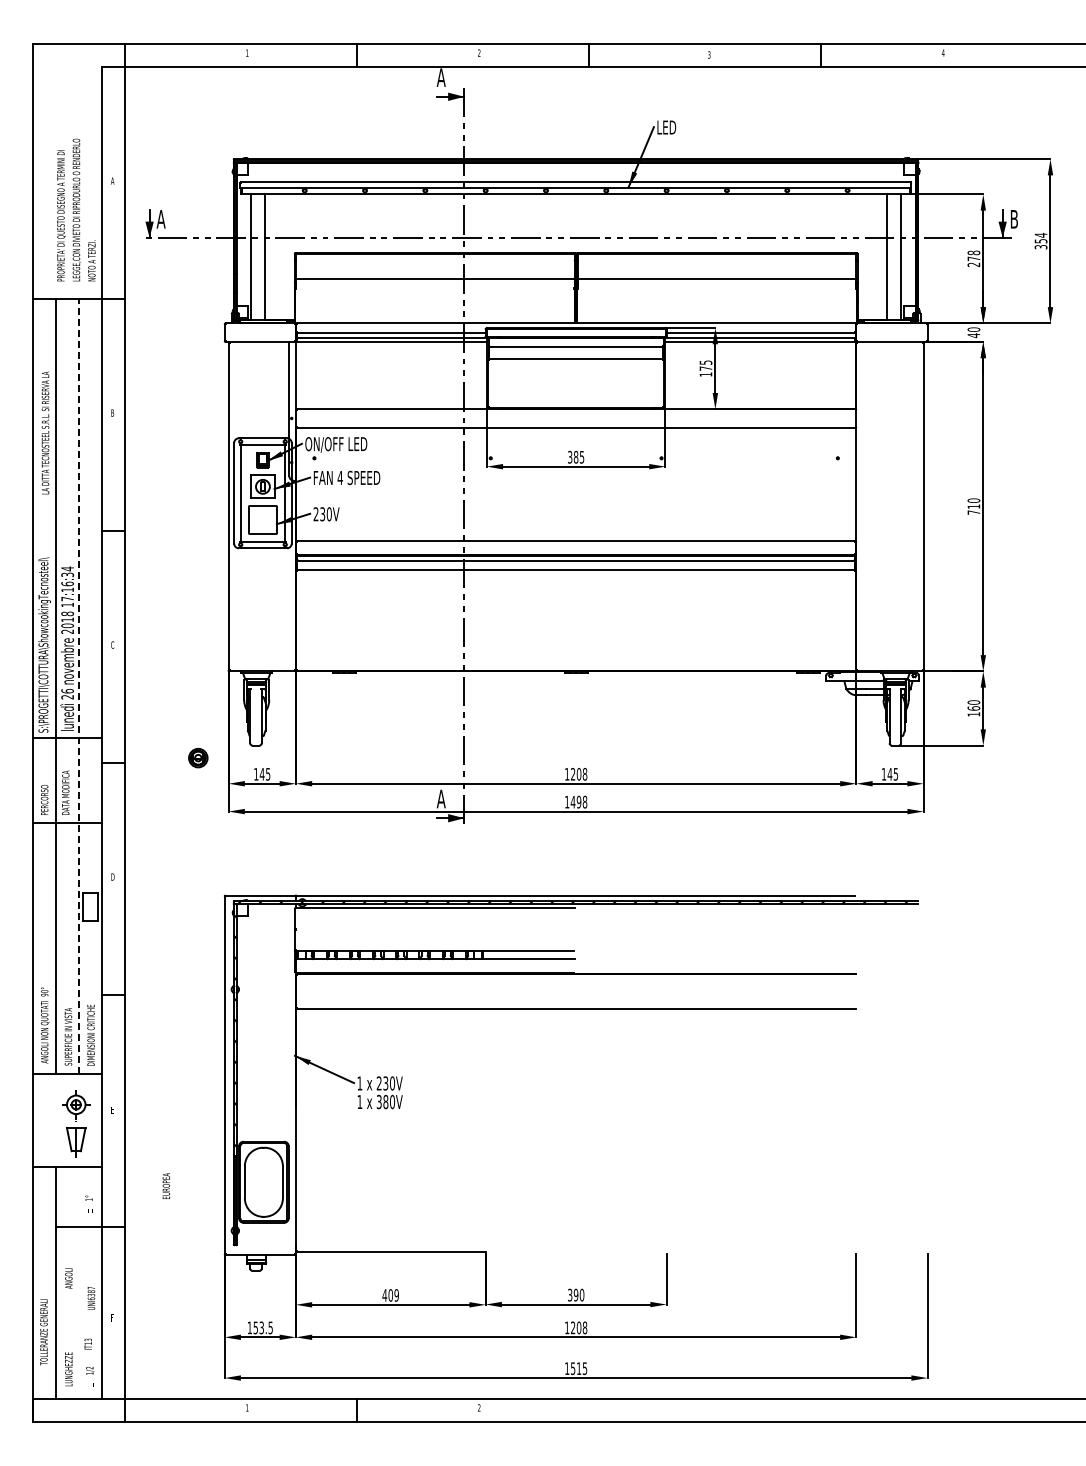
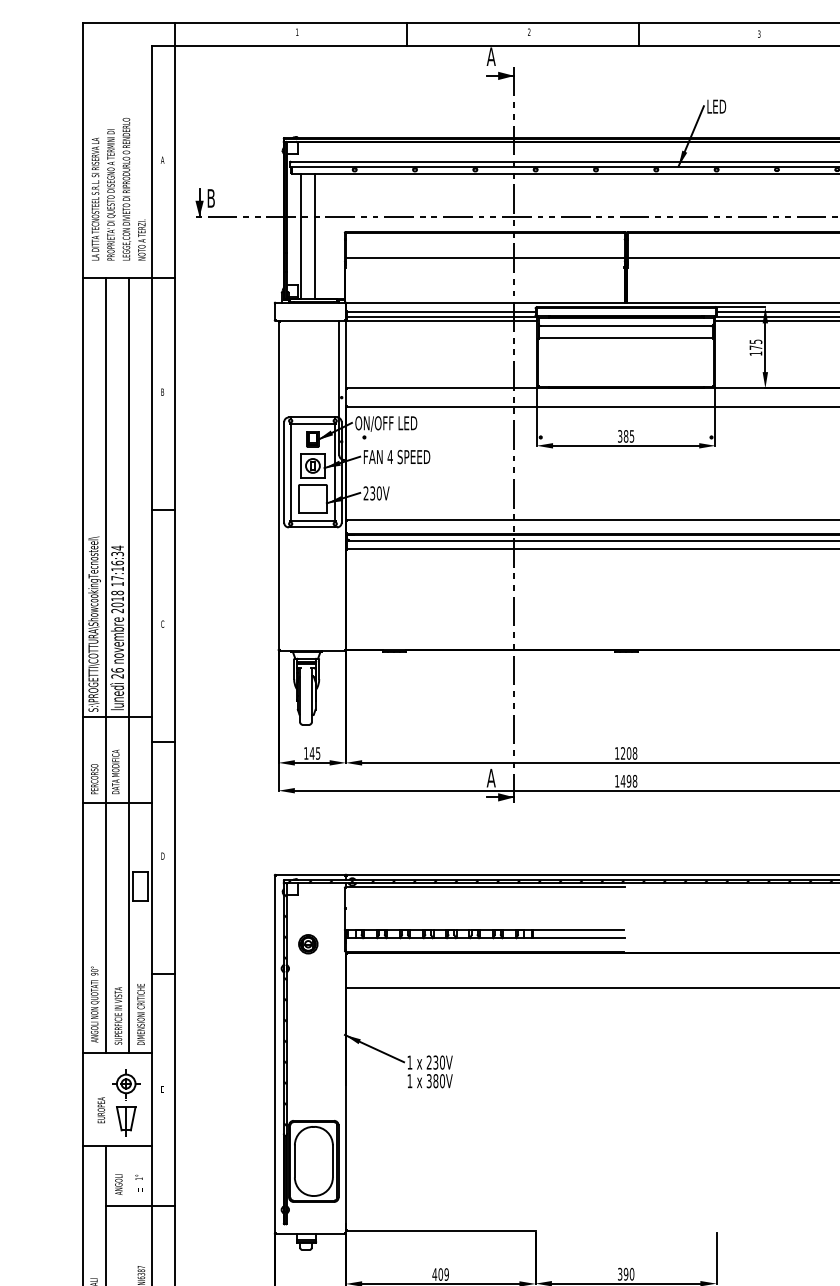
text: (160, 219) -> (210, 198), A -> B
text: (45, 432) -> (95, 198), moved
line: (79, 686) -> (129, 665), dashed -> solid
part: (198, 758) -> (308, 944), moved
text: (166, 1185) -> (101, 1109), moved
text: (68, 1278) -> (118, 1184), moved

